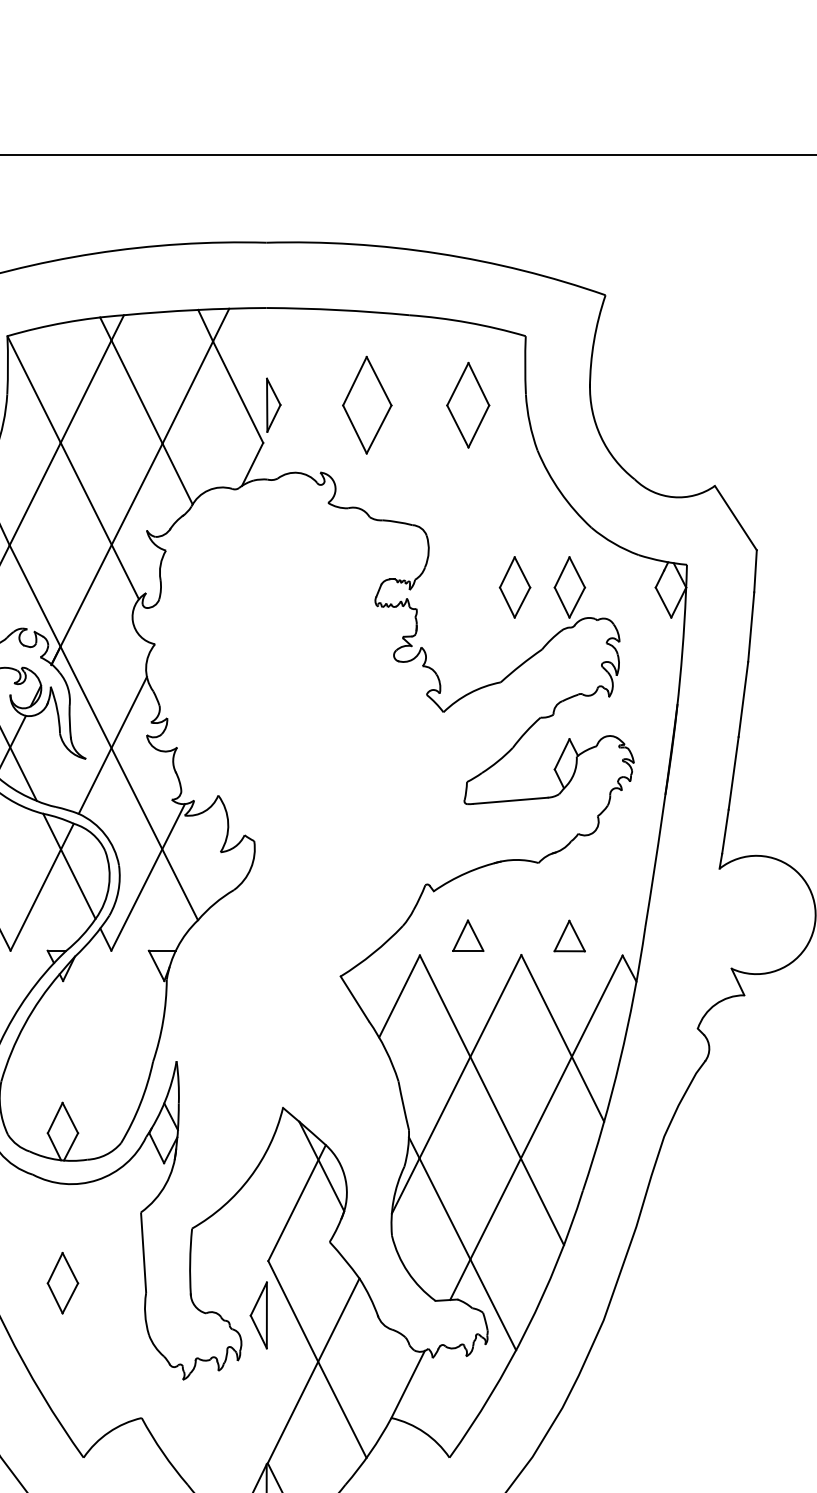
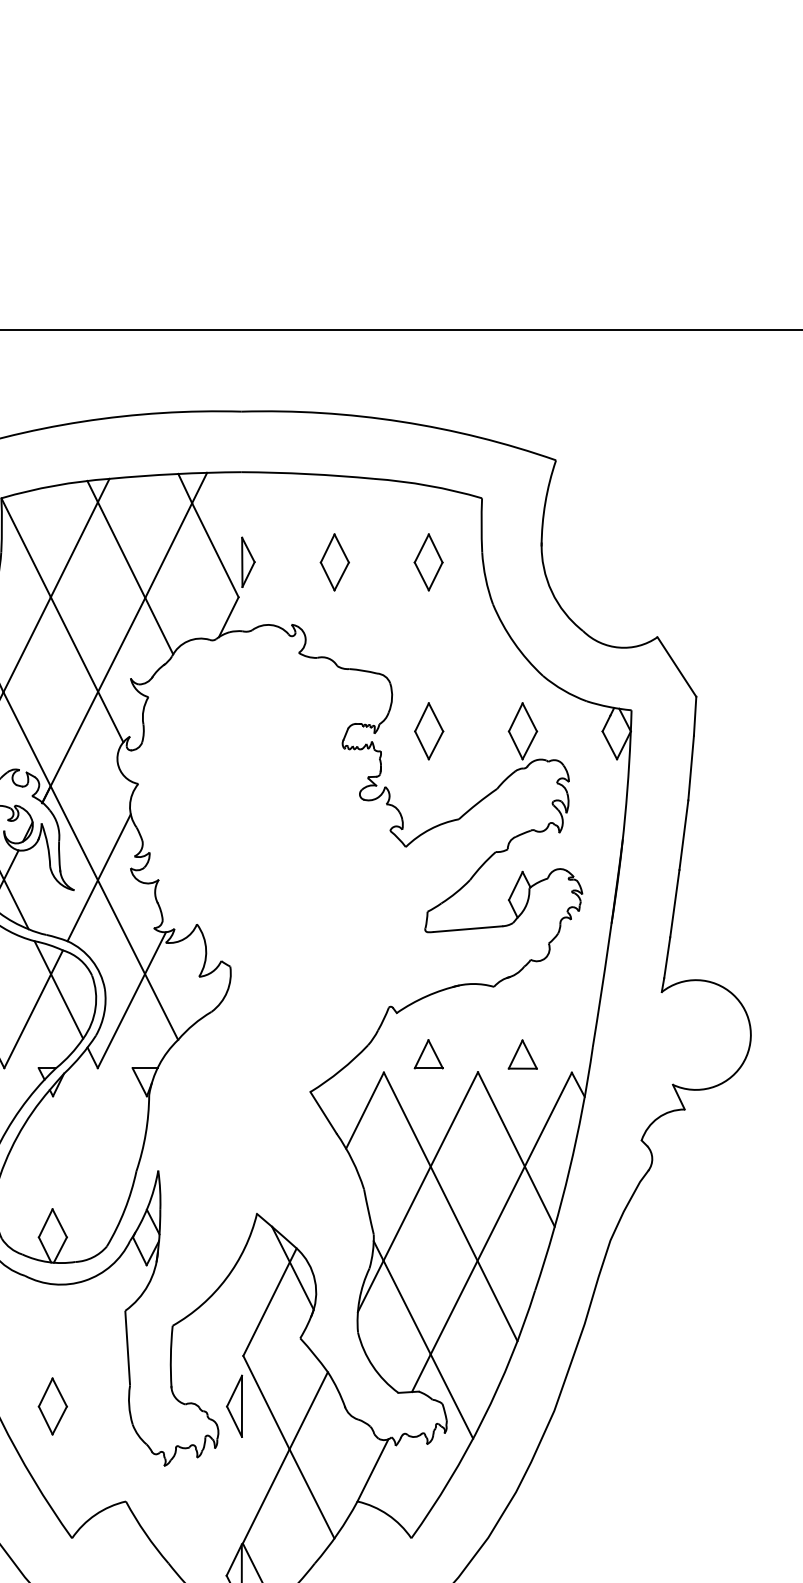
part: (366, 405) -> (334, 562), size x0.62
part: (467, 405) -> (428, 562), size x0.71
part: (515, 587) -> (429, 731), moved
part: (62, 1283) -> (52, 1406), moved

